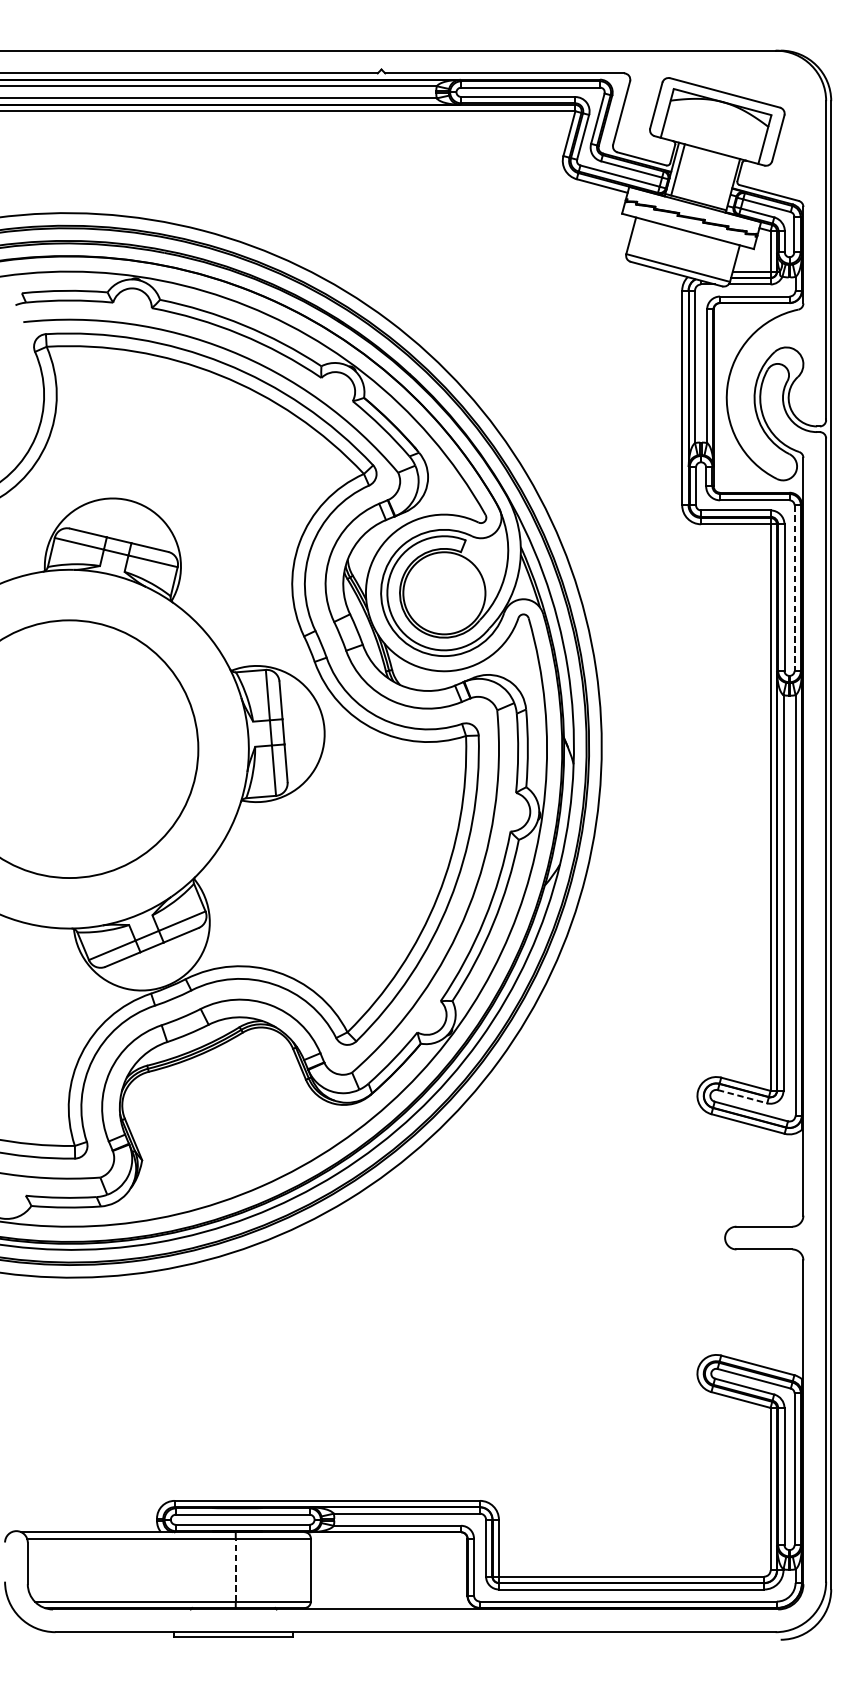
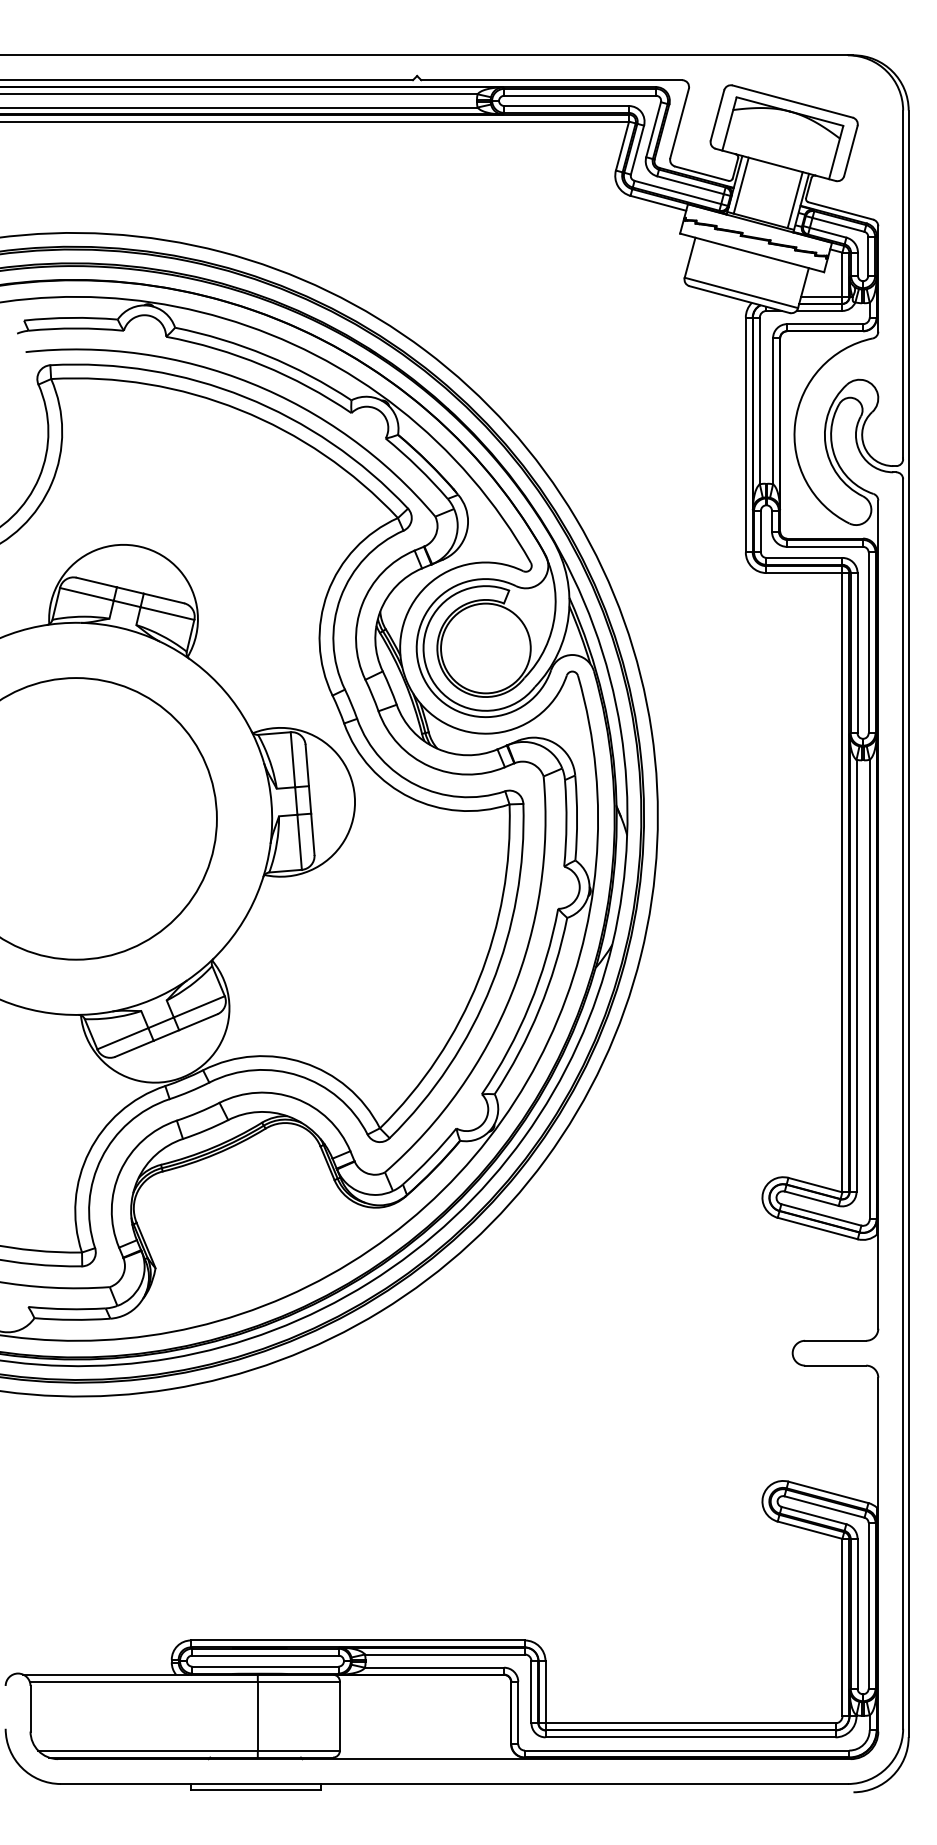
line: (726, 183) -> (794, 200), added
line: (794, 588) -> (868, 643), dashed -> solid
line: (742, 1096) -> (811, 1198), dashed -> solid
line: (235, 1570) -> (257, 1716), dashed -> solid

